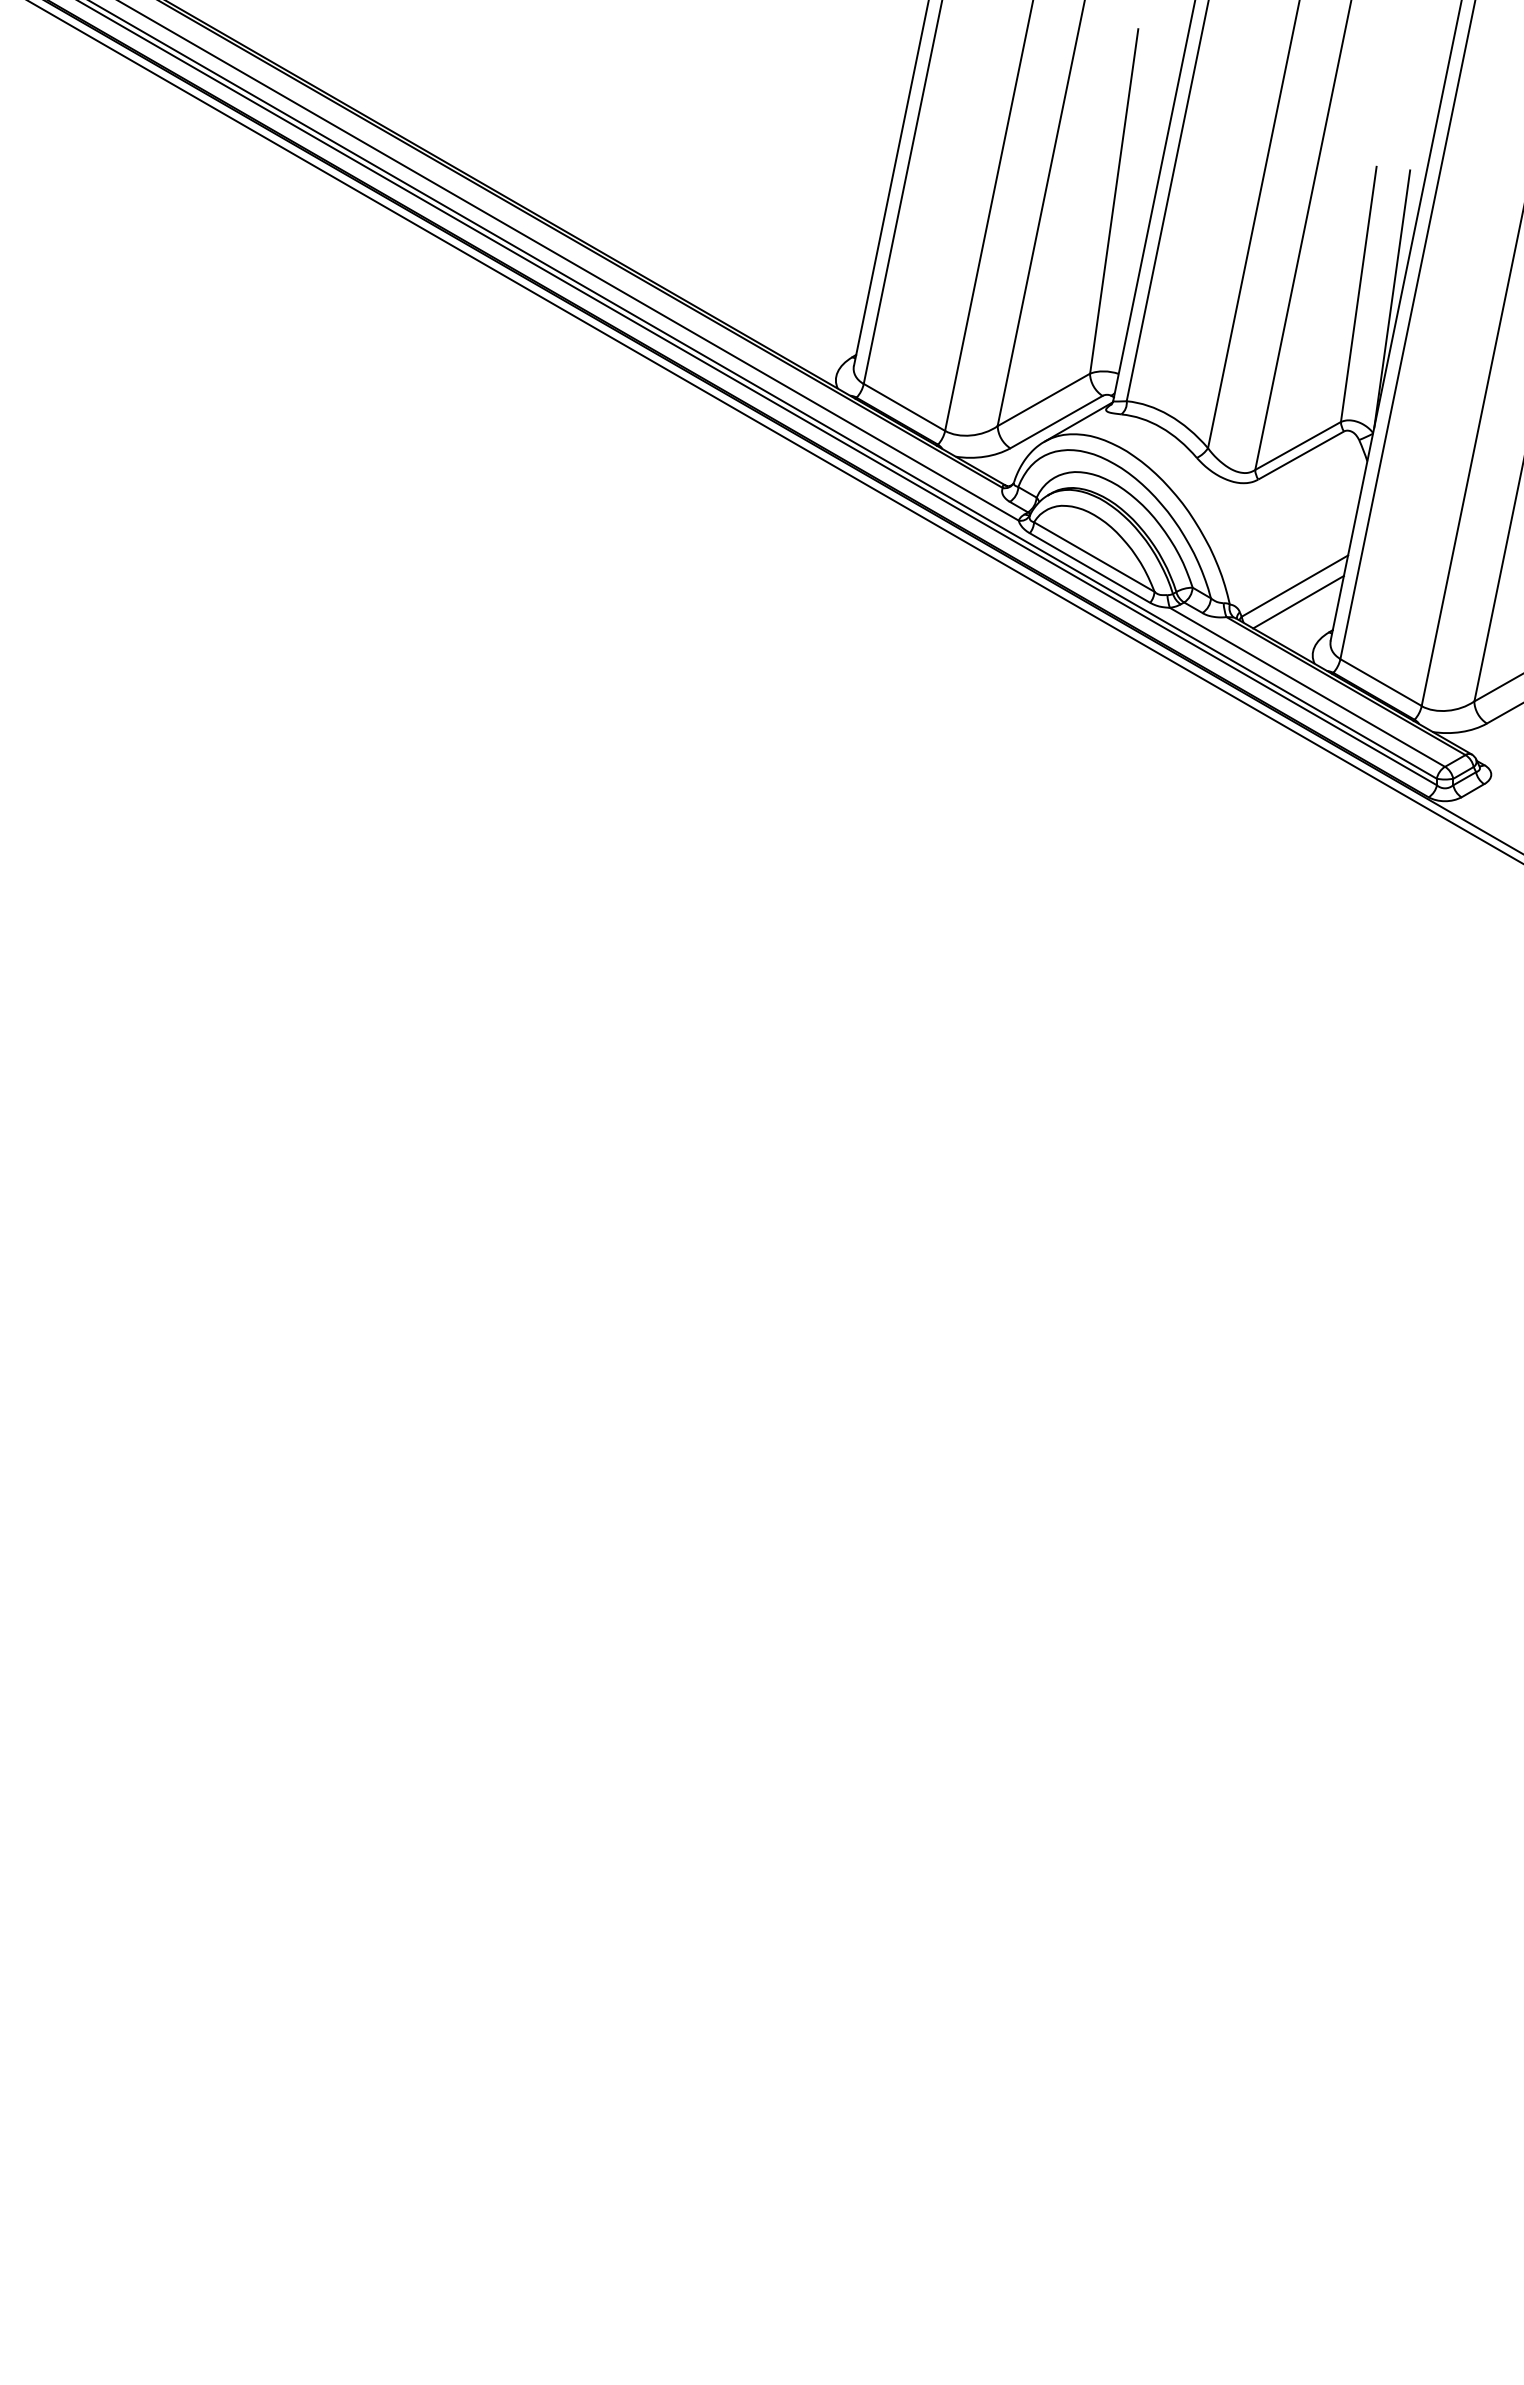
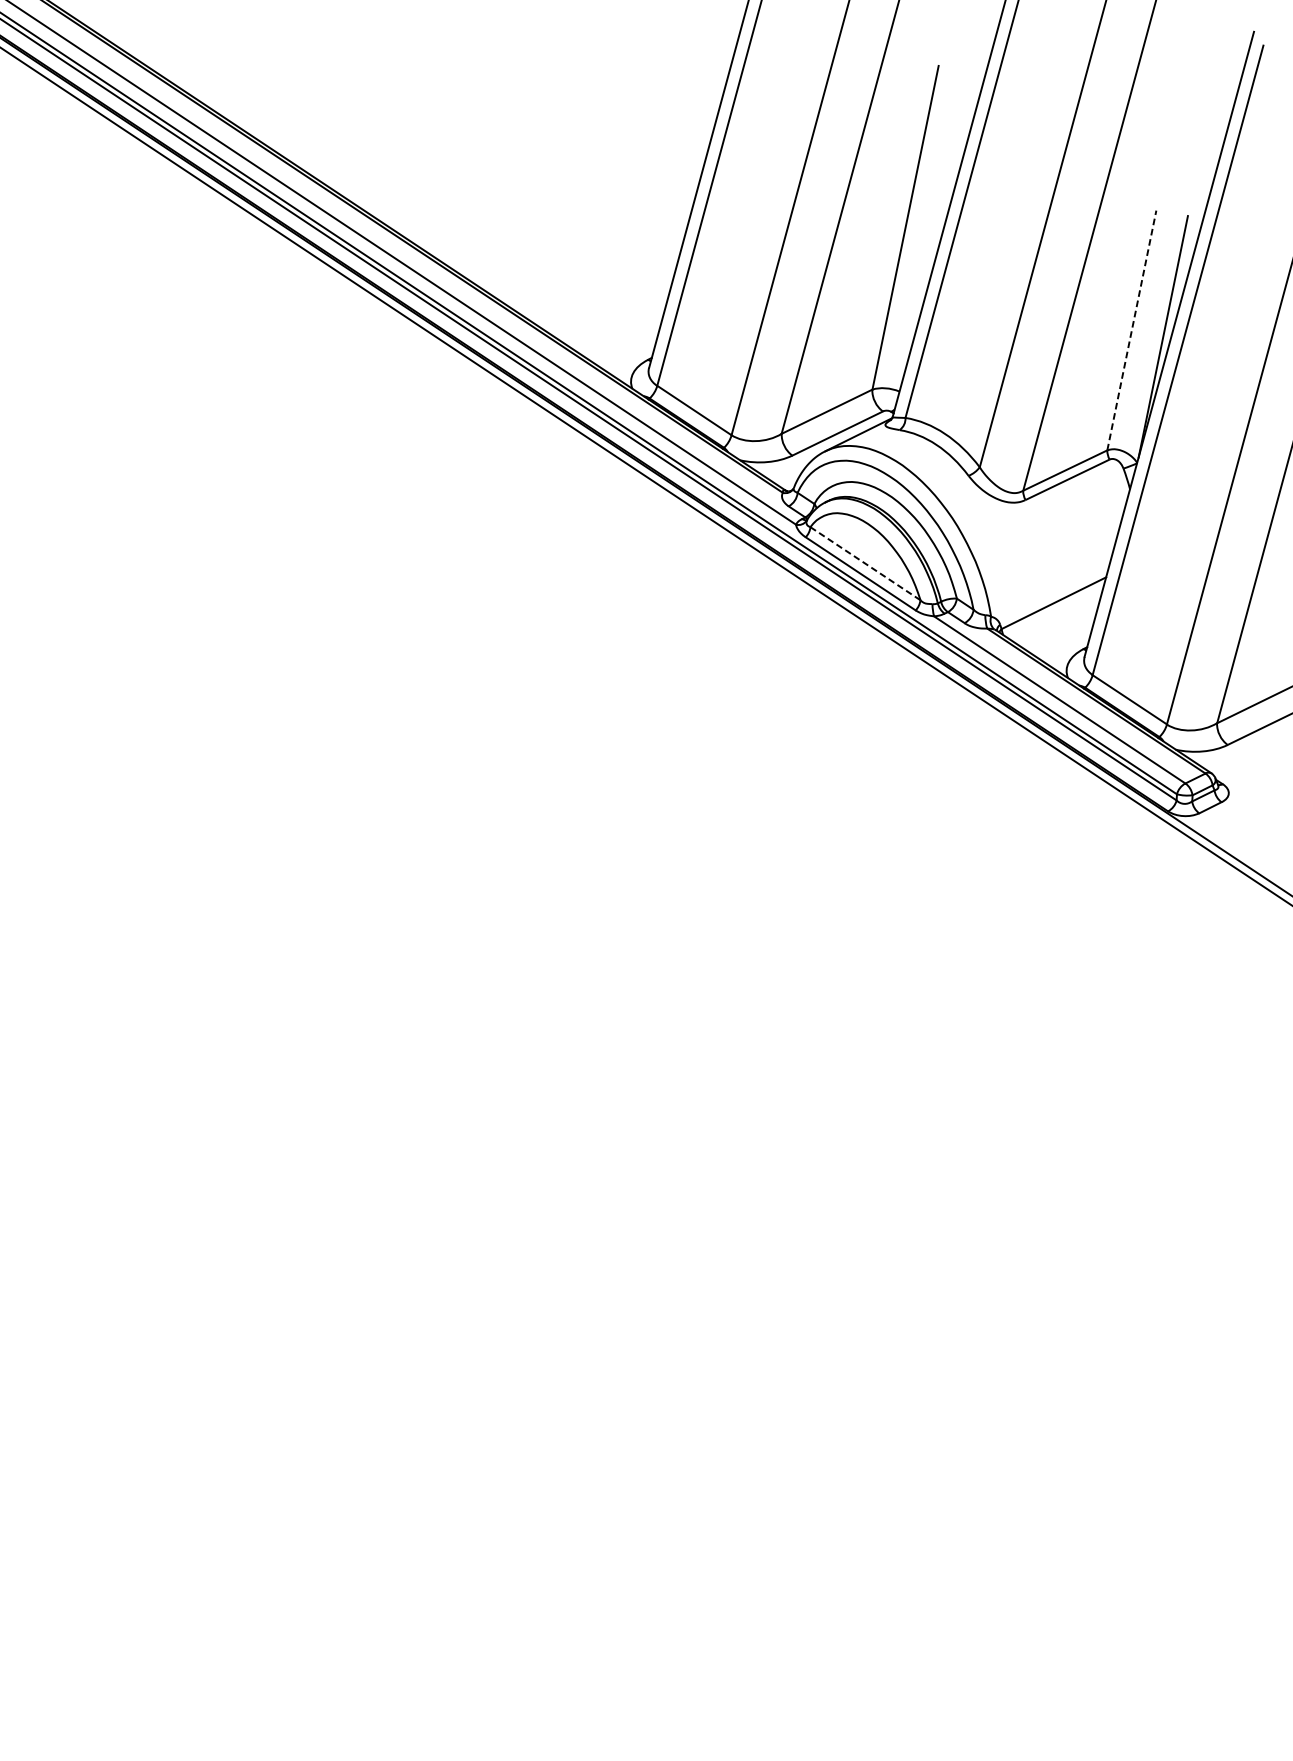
line: (1358, 294) -> (1131, 330), solid -> dashed
line: (1094, 557) -> (865, 564), solid -> dashed
line: (1298, 601) -> (1056, 618), removed

